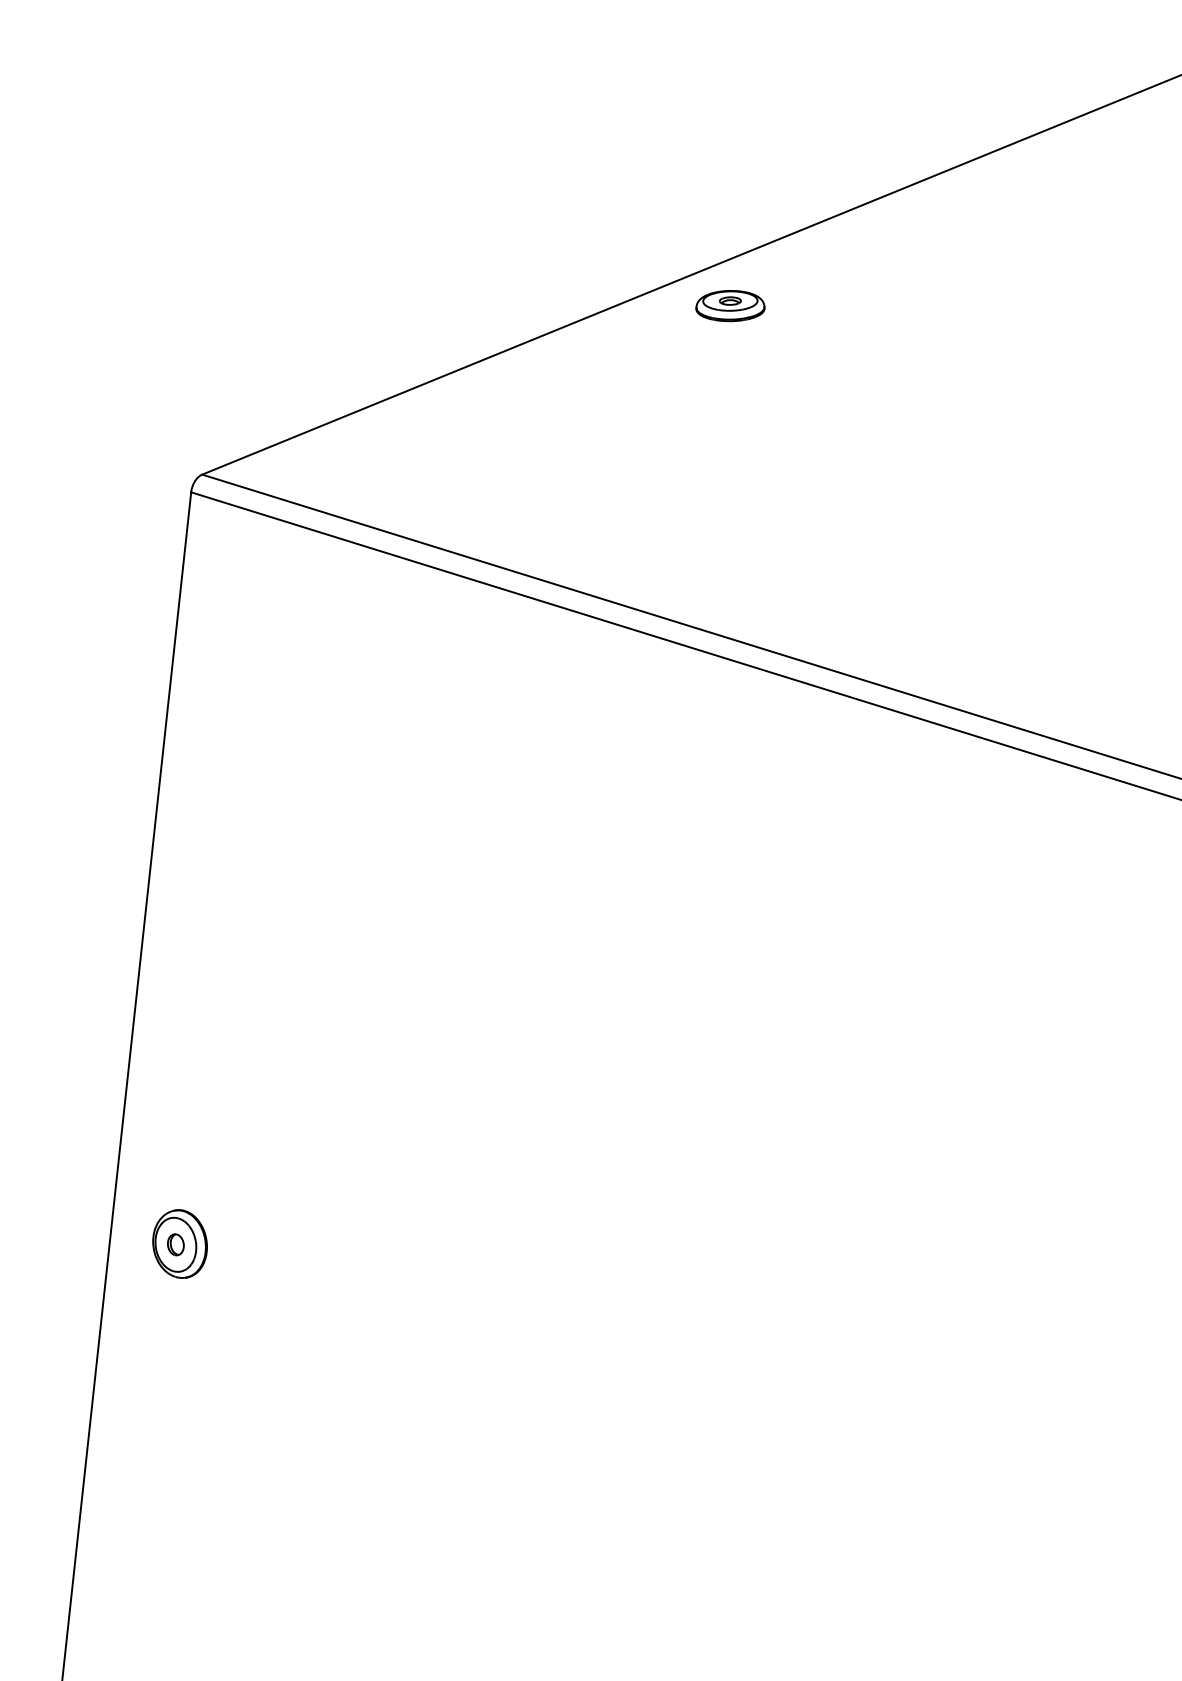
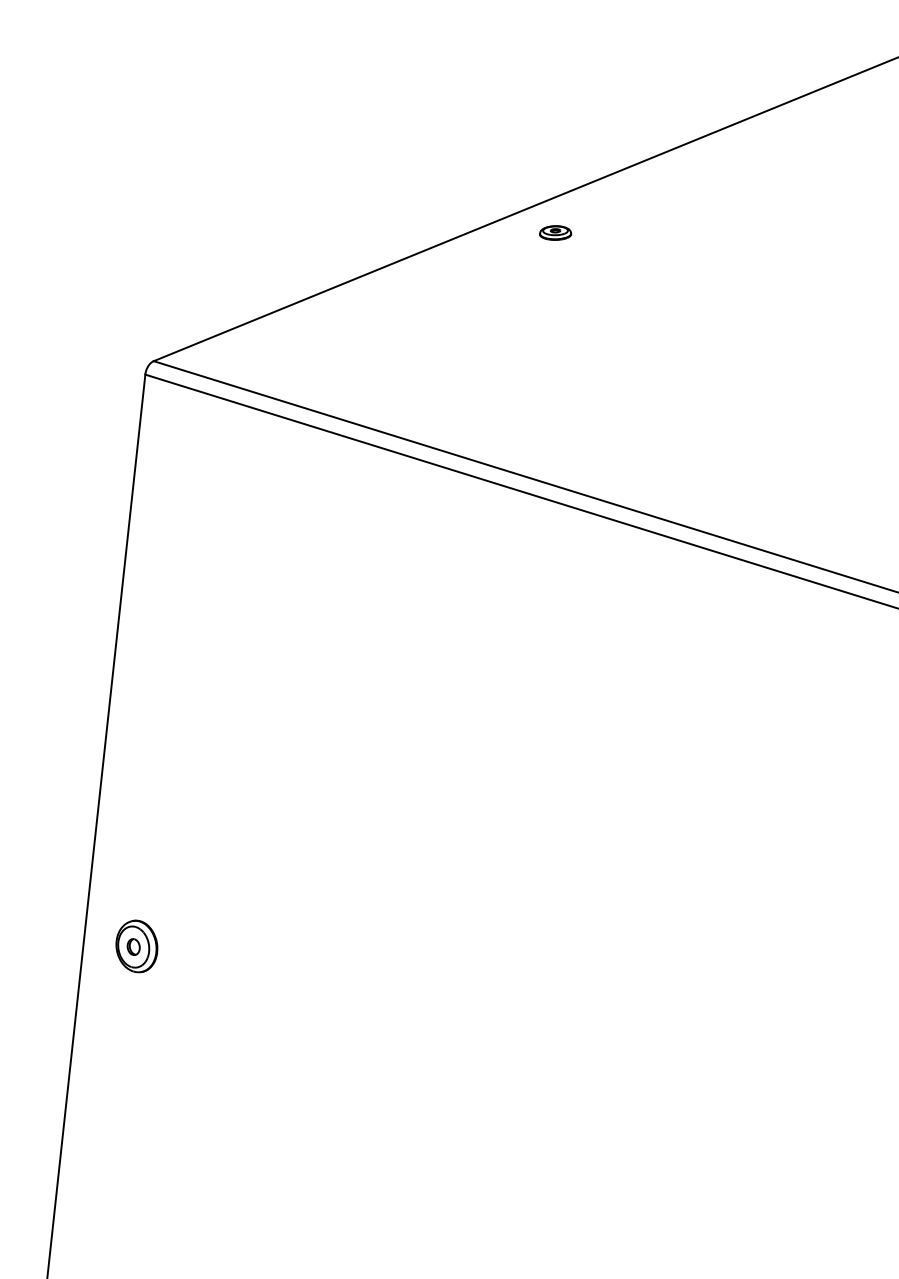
part: (730, 306) -> (555, 233), size x0.6

